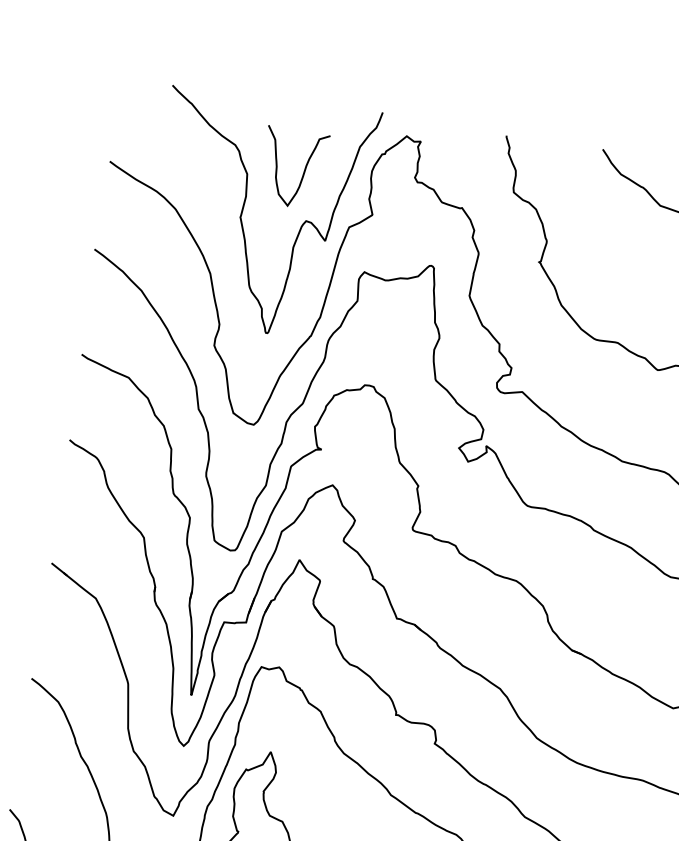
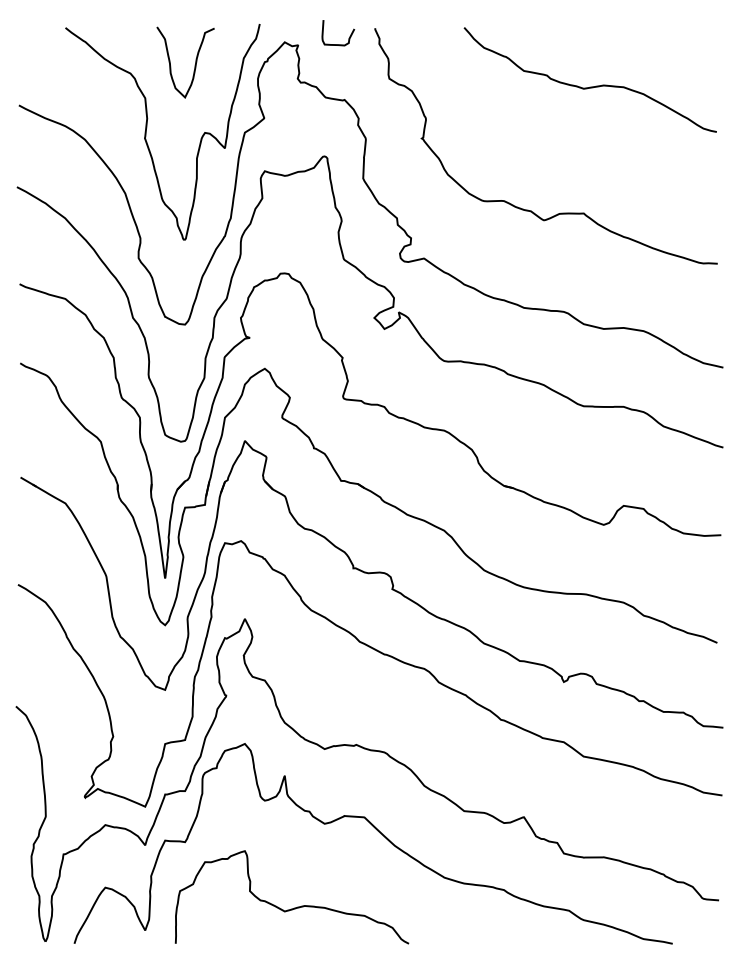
curve: (464, 147) -> (338, 44), added
curve: (302, 172) -> (194, 65), moved

